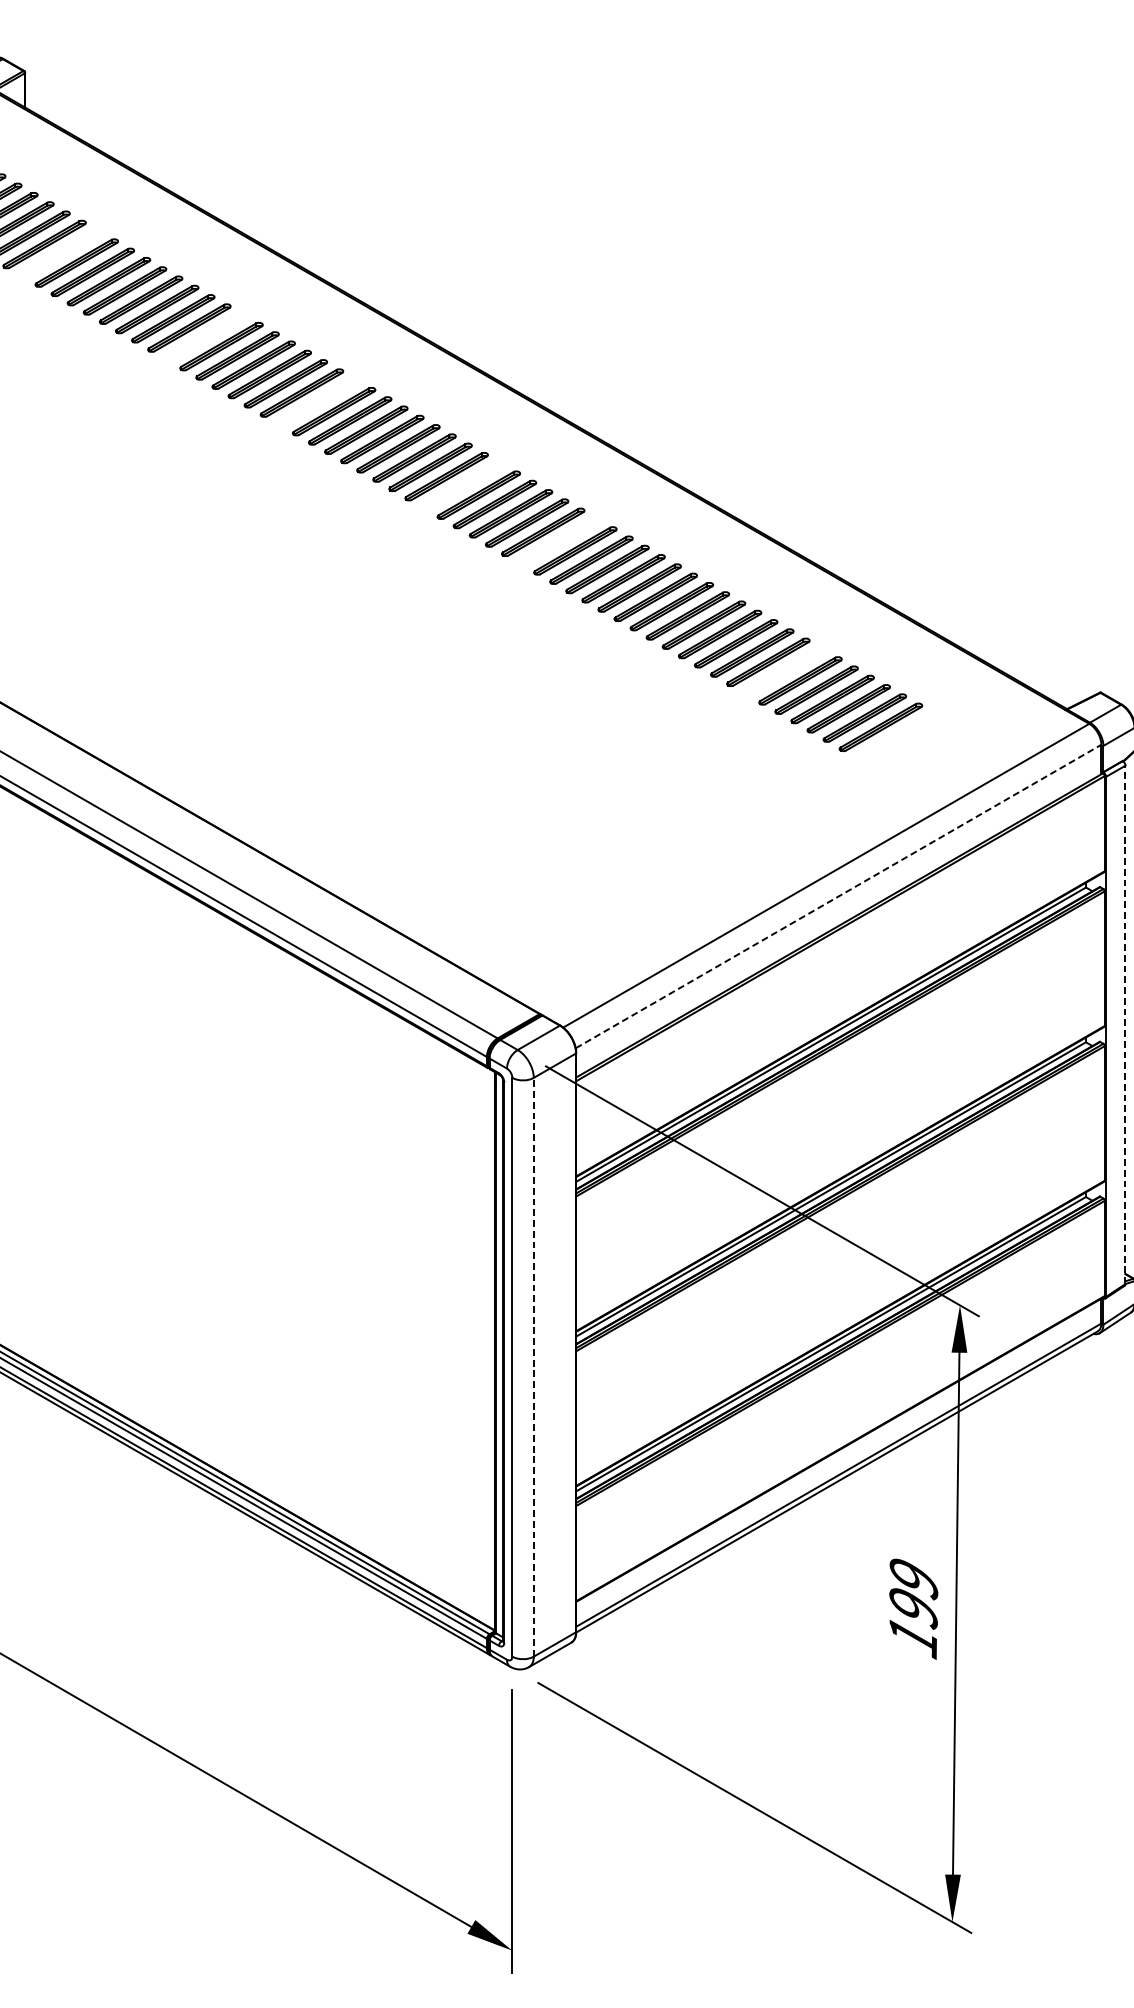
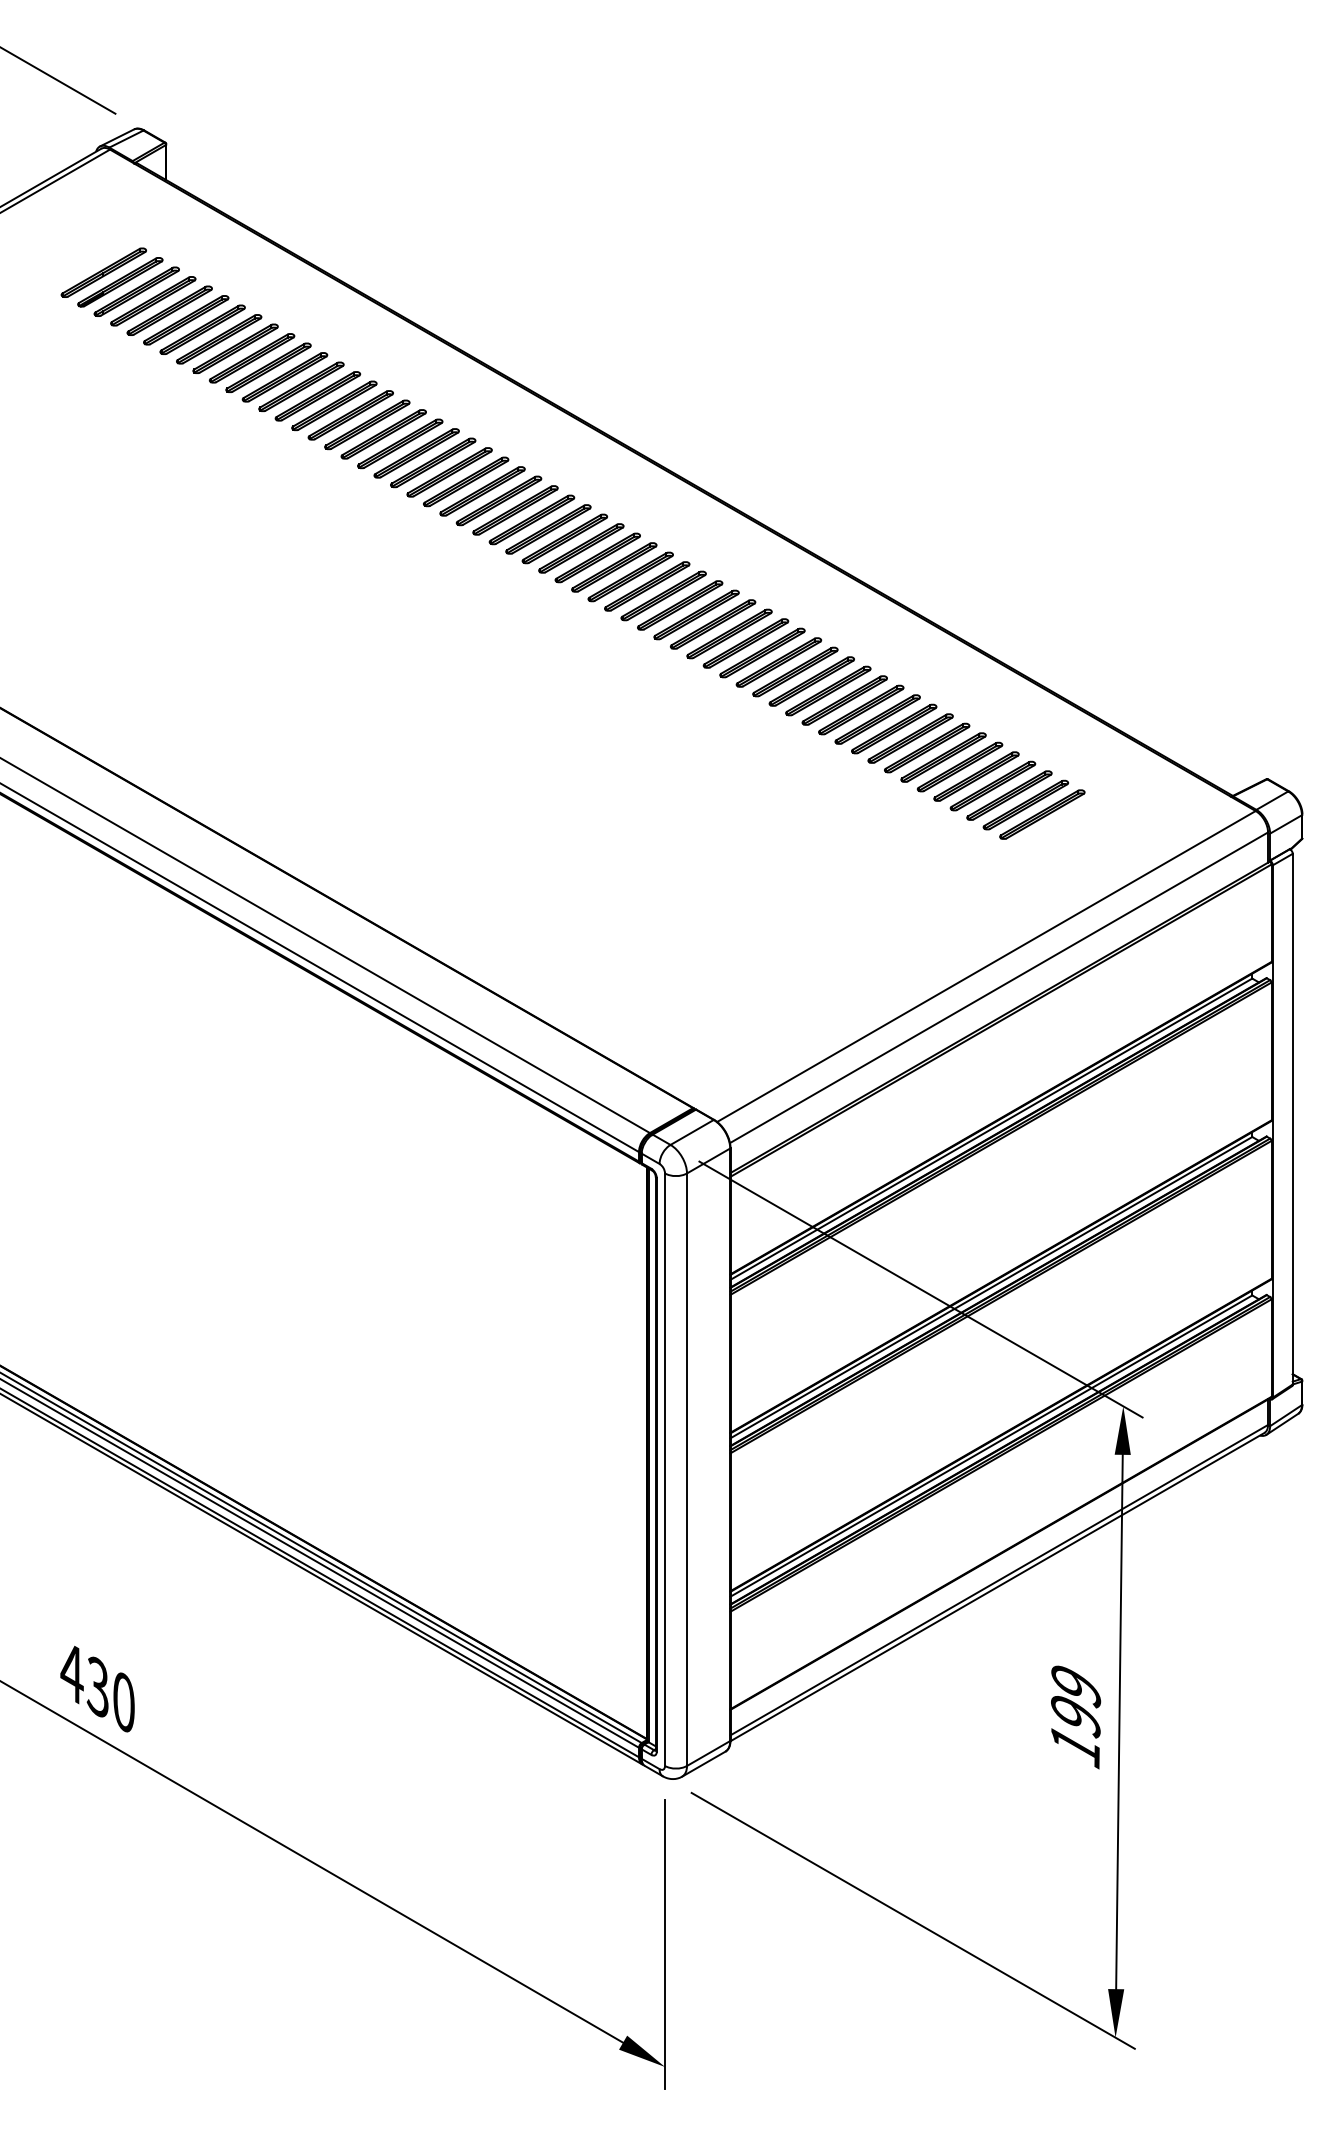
part: (60, 253) -> (202, 329), added
part: (205, 337) -> (350, 415), added
part: (318, 401) -> (466, 481), added
part: (462, 485) -> (614, 567), added
part: (558, 541) -> (712, 624), added
part: (784, 671) -> (943, 757), added
line: (839, 896) -> (999, 987), dashed -> solid
line: (1125, 1024) -> (1292, 1118), dashed -> solid
line: (534, 1367) -> (687, 1469), dashed -> solid

